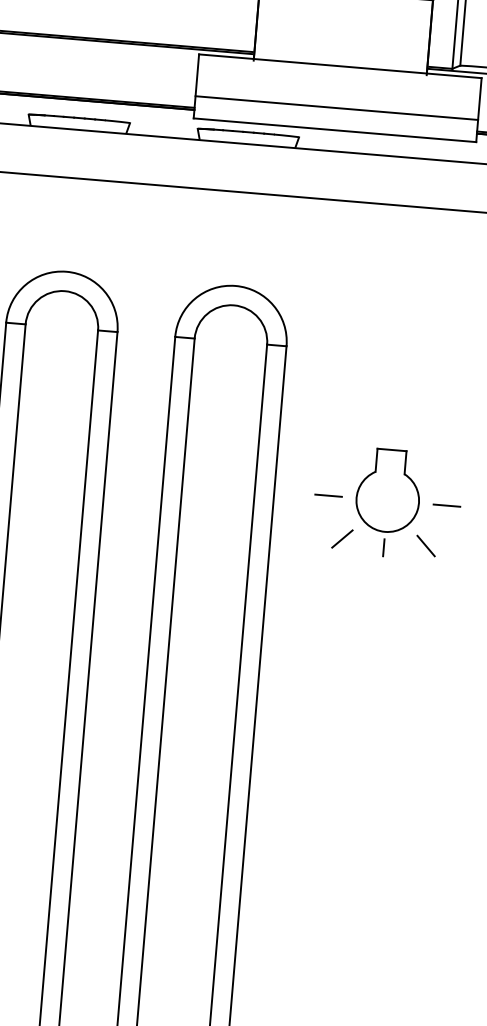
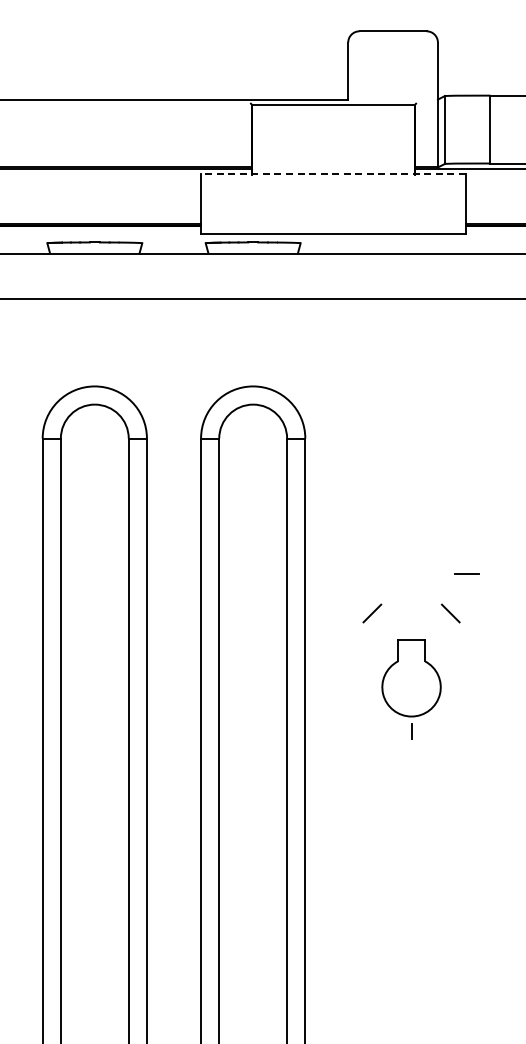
line: (340, 65) -> (333, 173), solid -> dashed
line: (336, 108) -> (333, 213), removed
line: (327, 495) -> (355, 574), removed
part: (387, 503) -> (411, 689), moved

